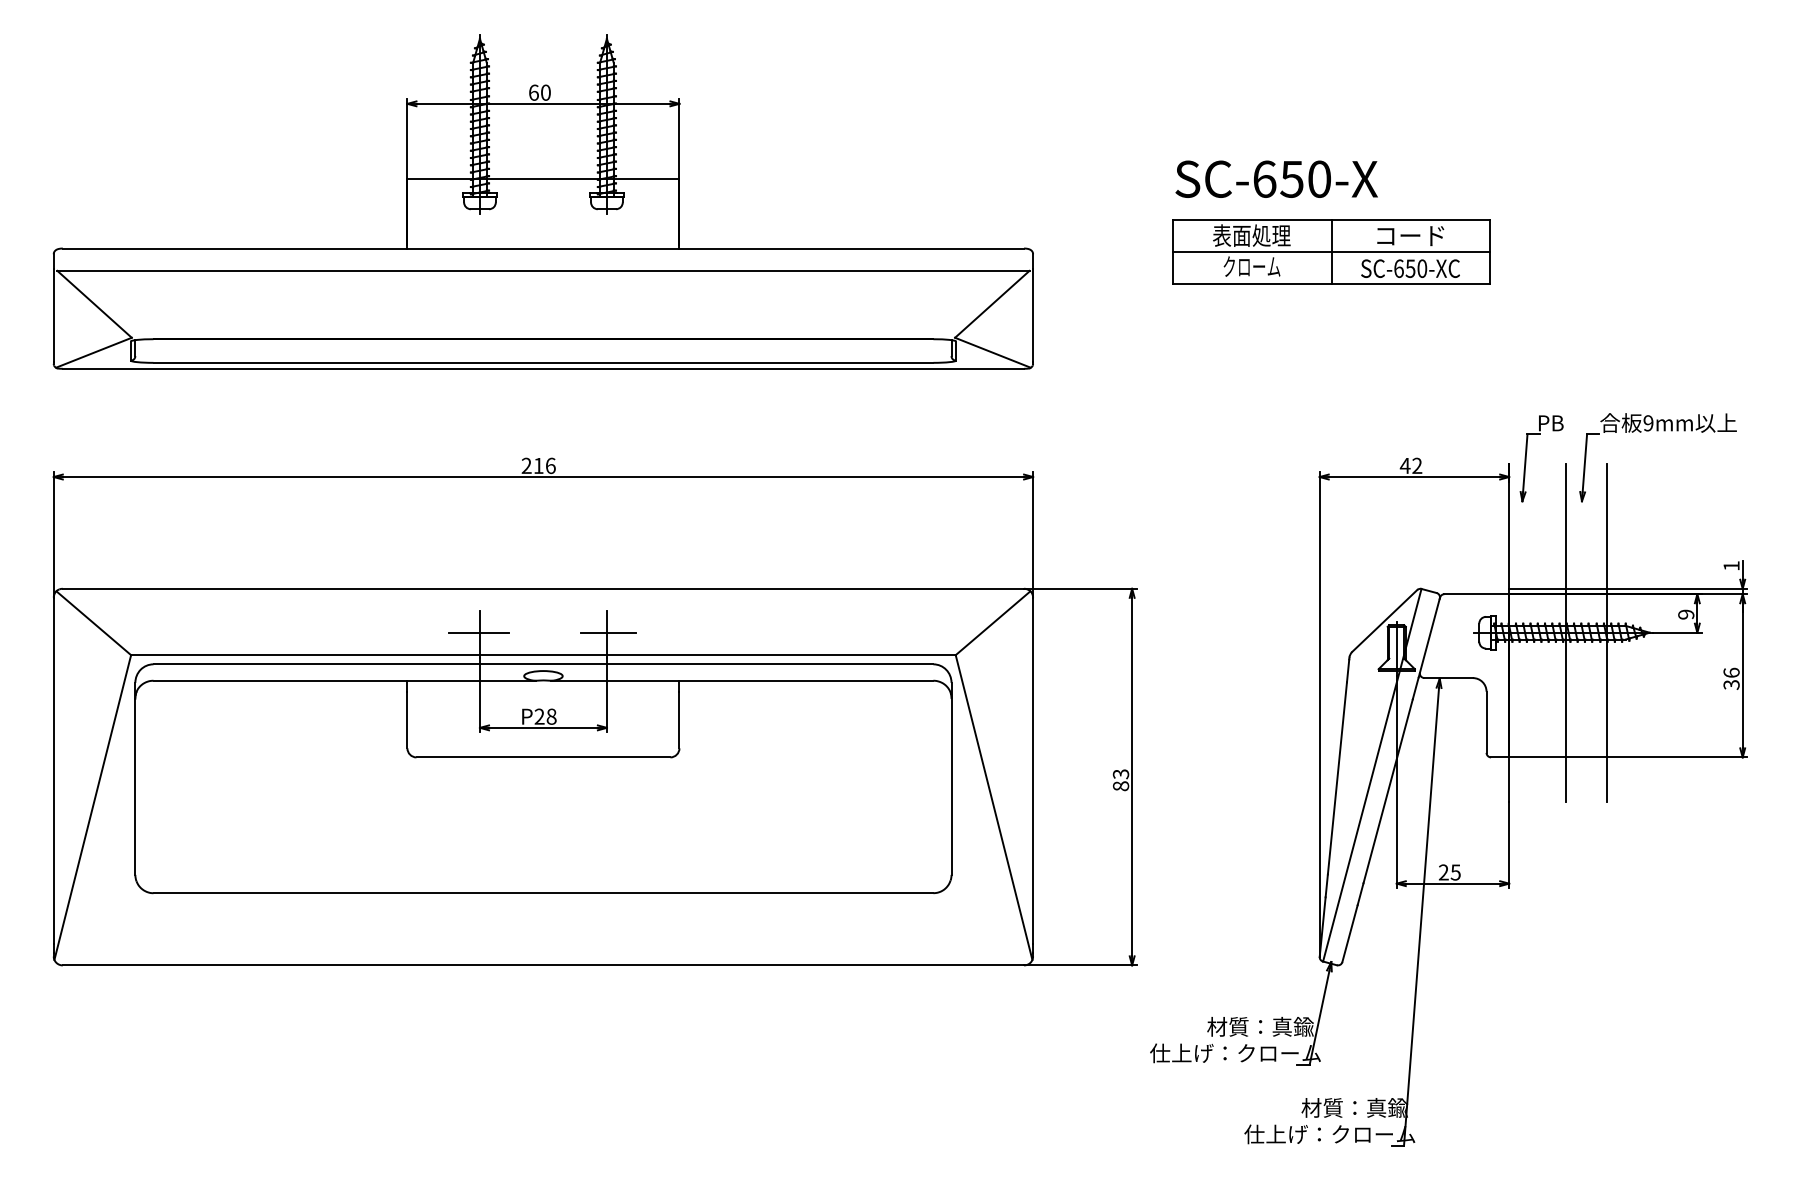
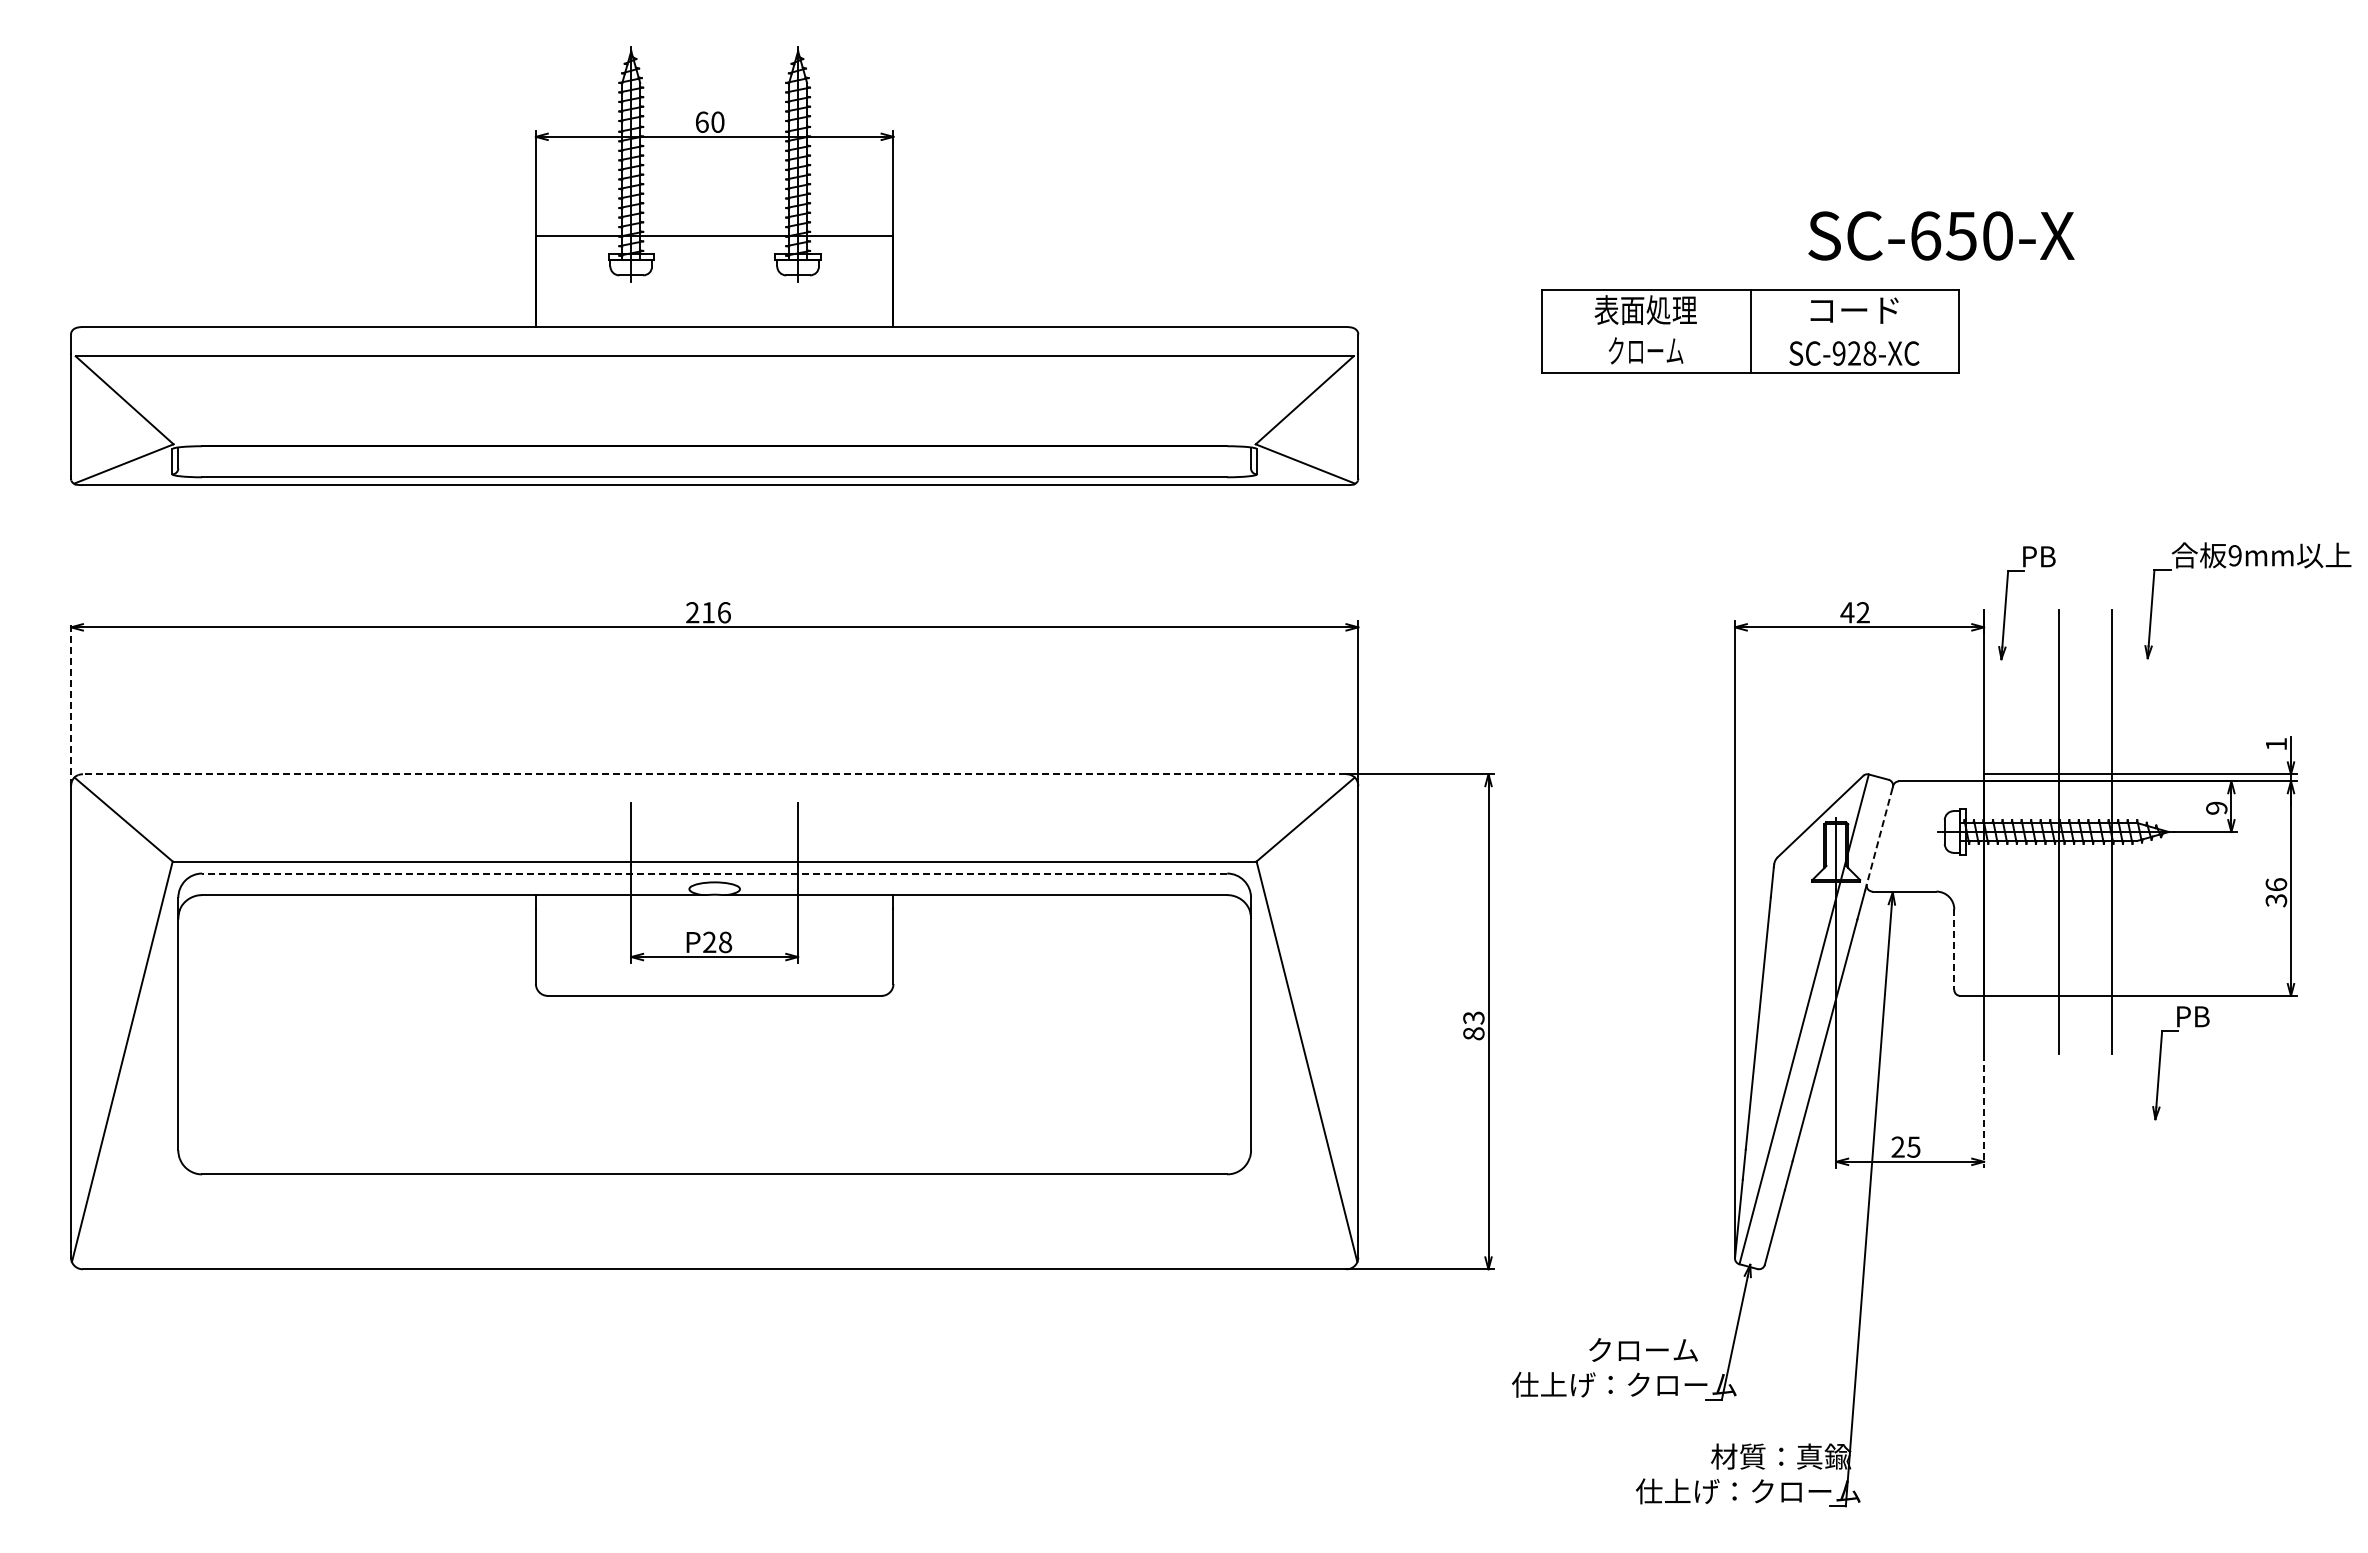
text: (1276, 178) -> (1941, 235), moved
line: (1331, 251) -> (1750, 331), removed
text: (1410, 268) -> (1854, 353), SC-650-XC -> SC-928-XC
part: (1657, 431) -> (2247, 566), moved
line: (54, 534) -> (71, 703), solid -> dashed
line: (543, 588) -> (714, 774), solid -> dashed
line: (478, 633) -> (629, 832), removed
line: (608, 633) -> (800, 832), removed
line: (1429, 636) -> (1879, 837), solid -> dashed
line: (543, 664) -> (714, 873), solid -> dashed
line: (1486, 722) -> (1954, 950), solid -> dashed
part: (1643, 808) -> (2160, 1063), added
line: (1509, 844) -> (1984, 1110), solid -> dashed
text: (1260, 1027) -> (1657, 1350), 材質：真鍮 -> クローム

